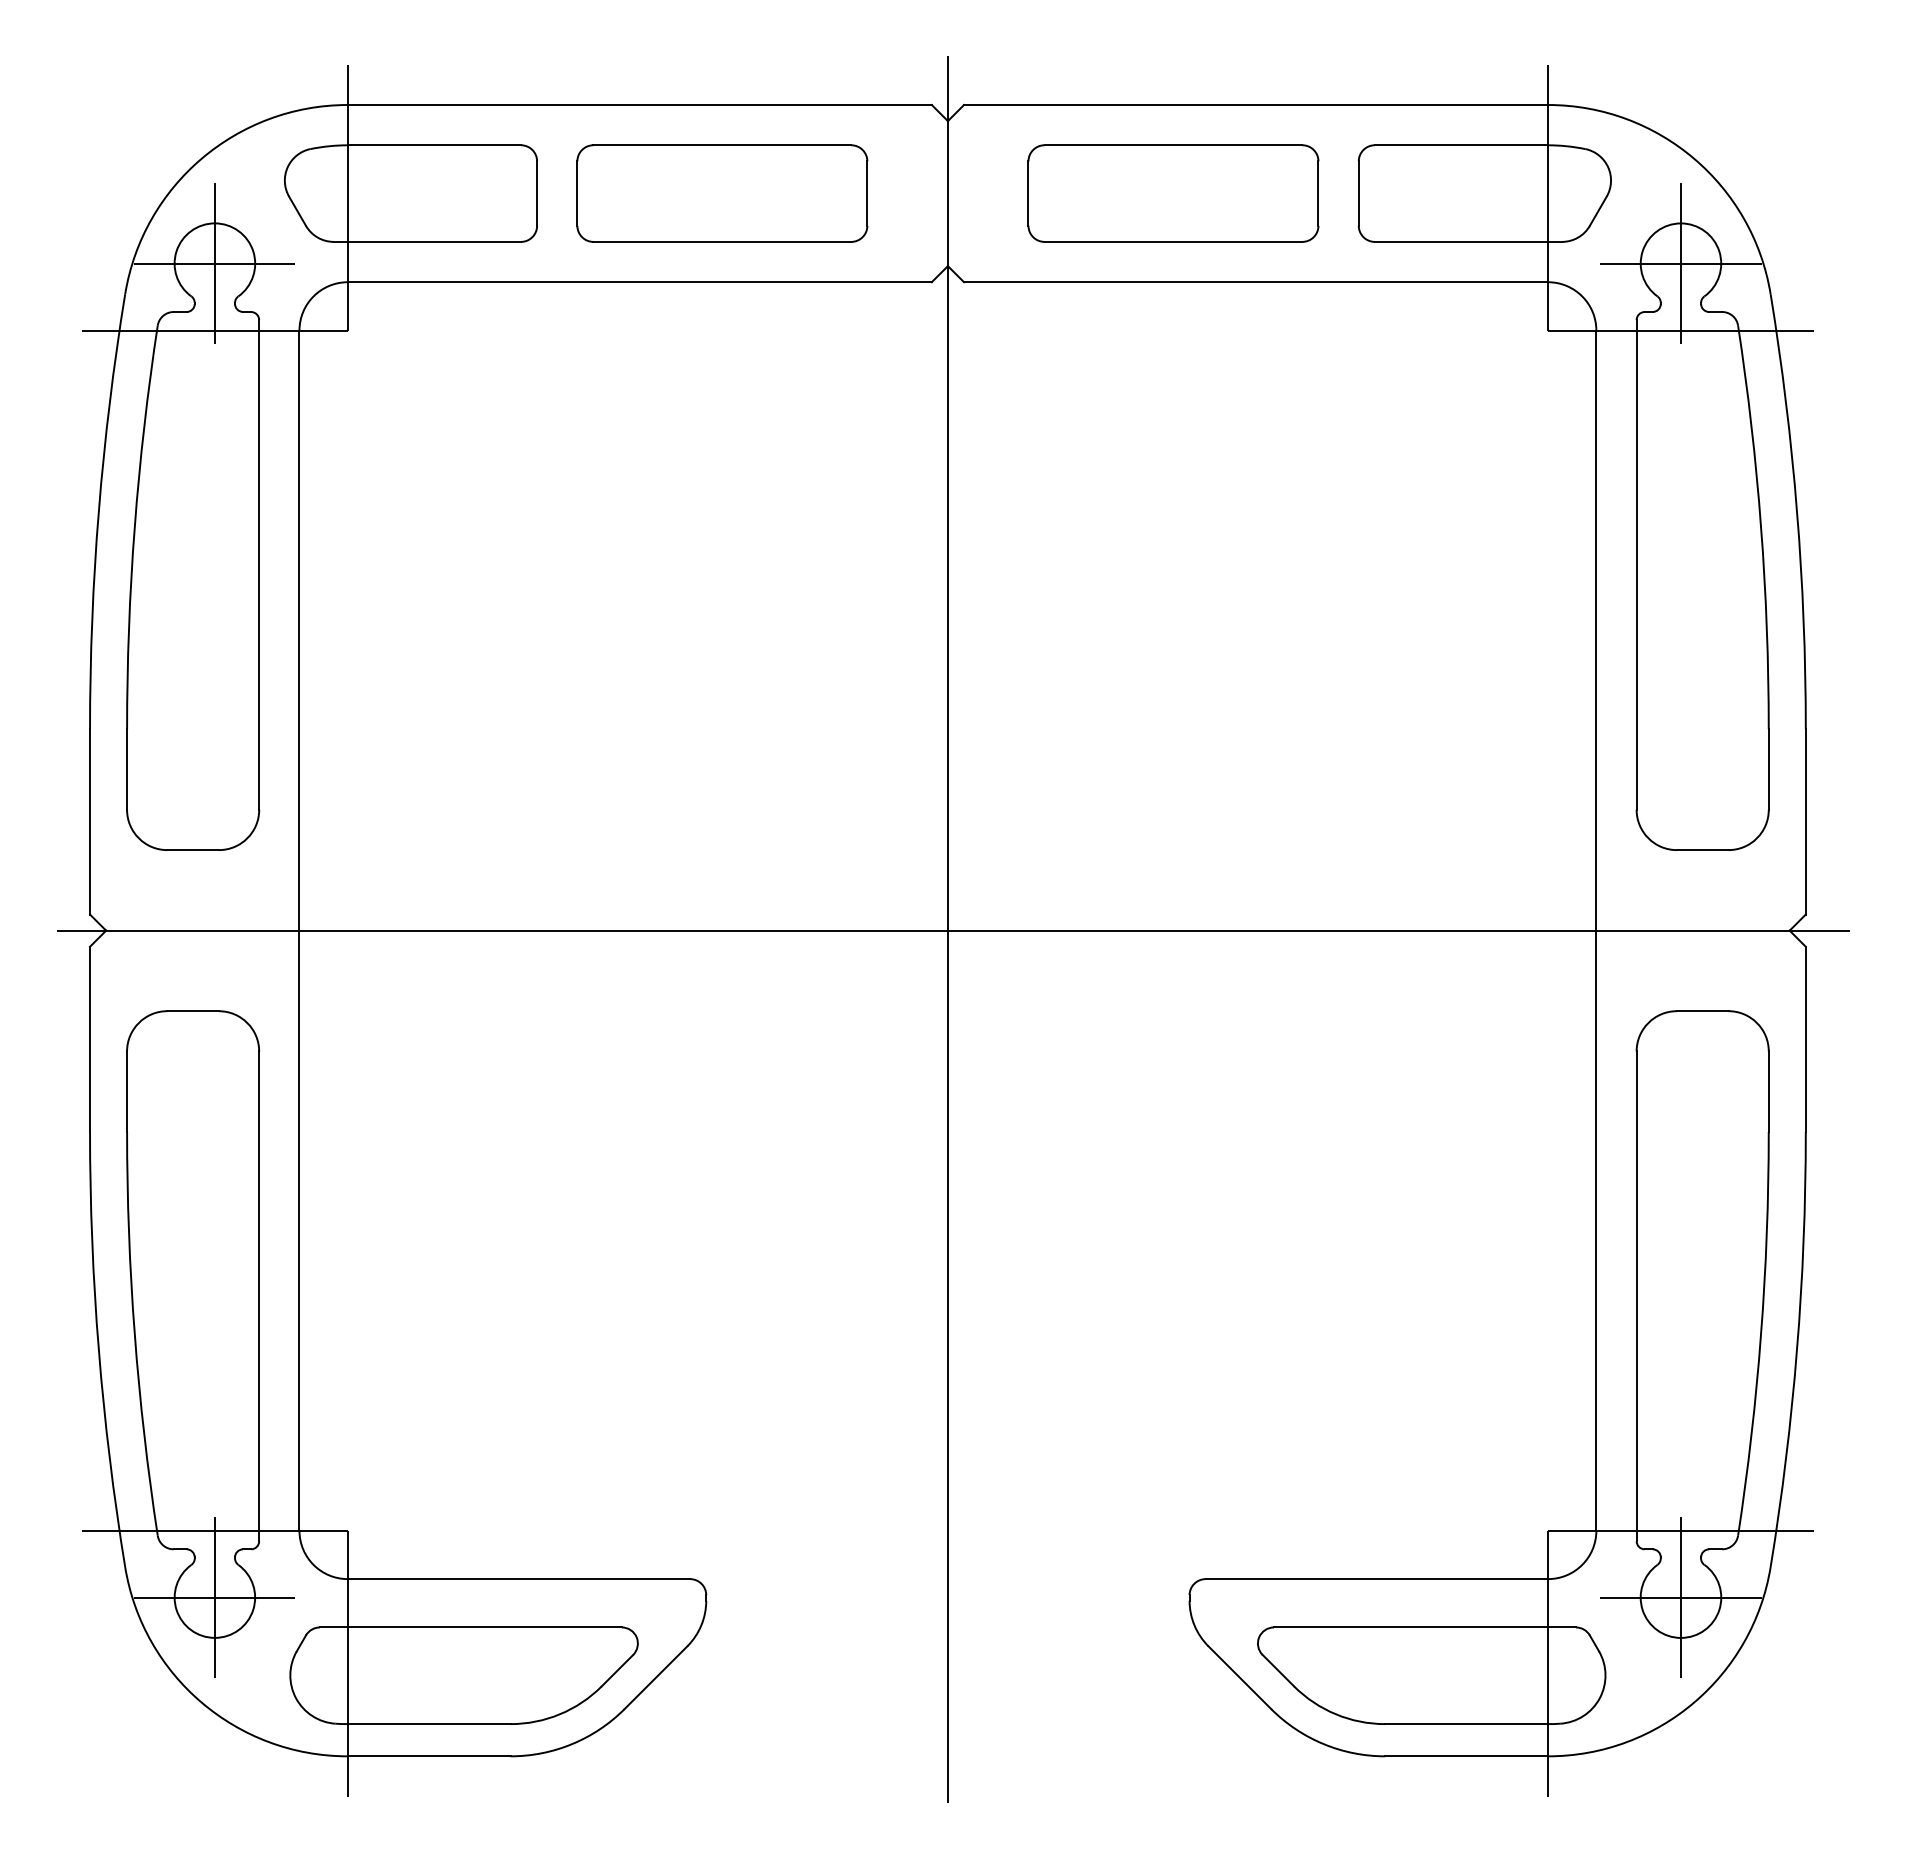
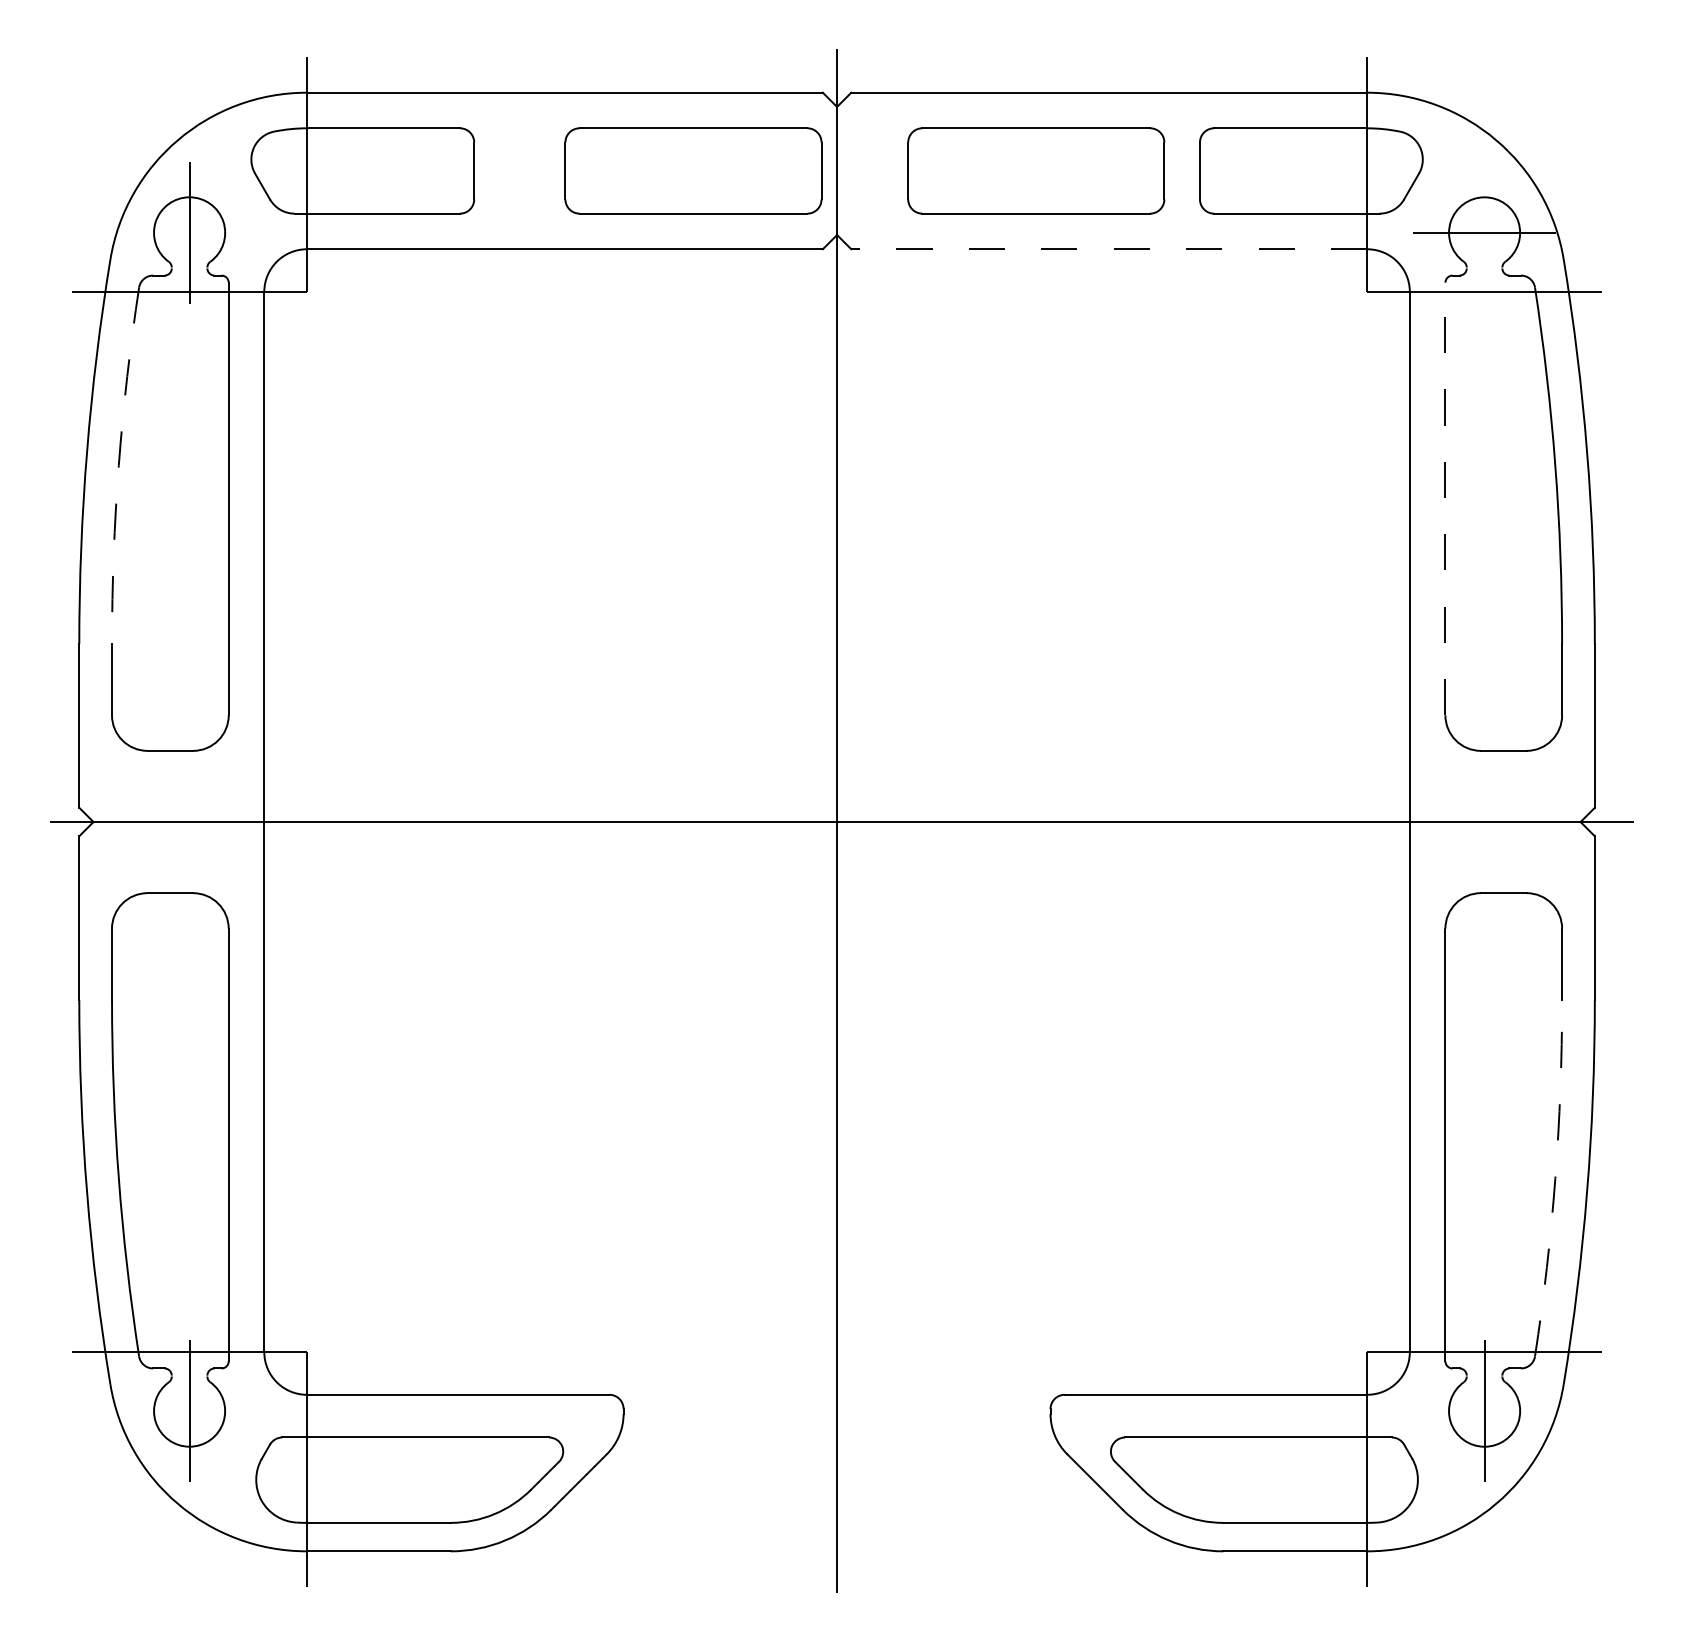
part: (722, 193) -> (693, 170), moved
line: (214, 263) -> (189, 232), removed
line: (1680, 263) -> (1484, 232), removed
line: (1255, 282) -> (1108, 249), solid -> dashed
arc: (134, 526) -> (118, 465), solid -> dashed
line: (1636, 564) -> (1445, 498), solid -> dashed
arc: (1761, 1334) -> (1555, 1178), solid -> dashed
line: (214, 1597) -> (189, 1411), removed
line: (1680, 1597) -> (1484, 1411), removed

